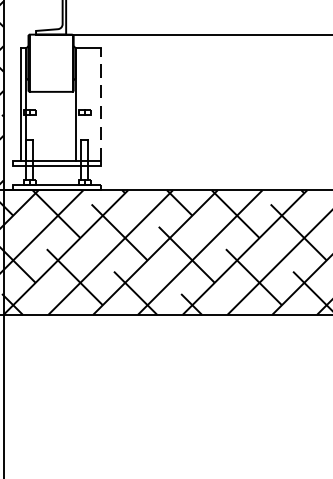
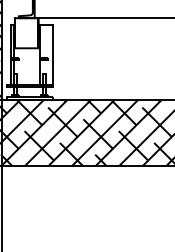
line: (101, 105) -> (53, 55), dashed -> solid

